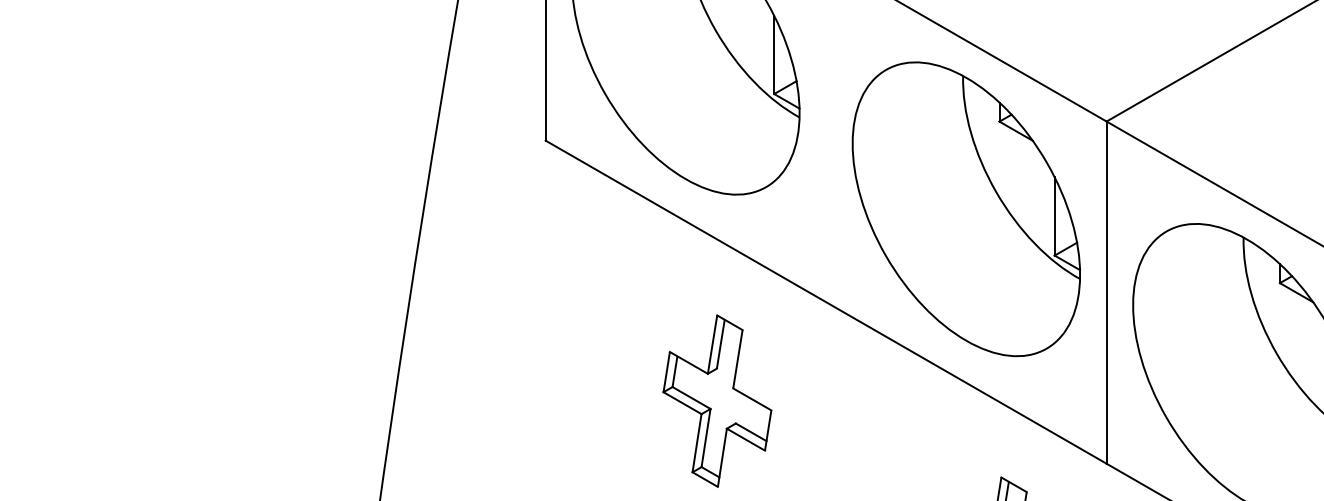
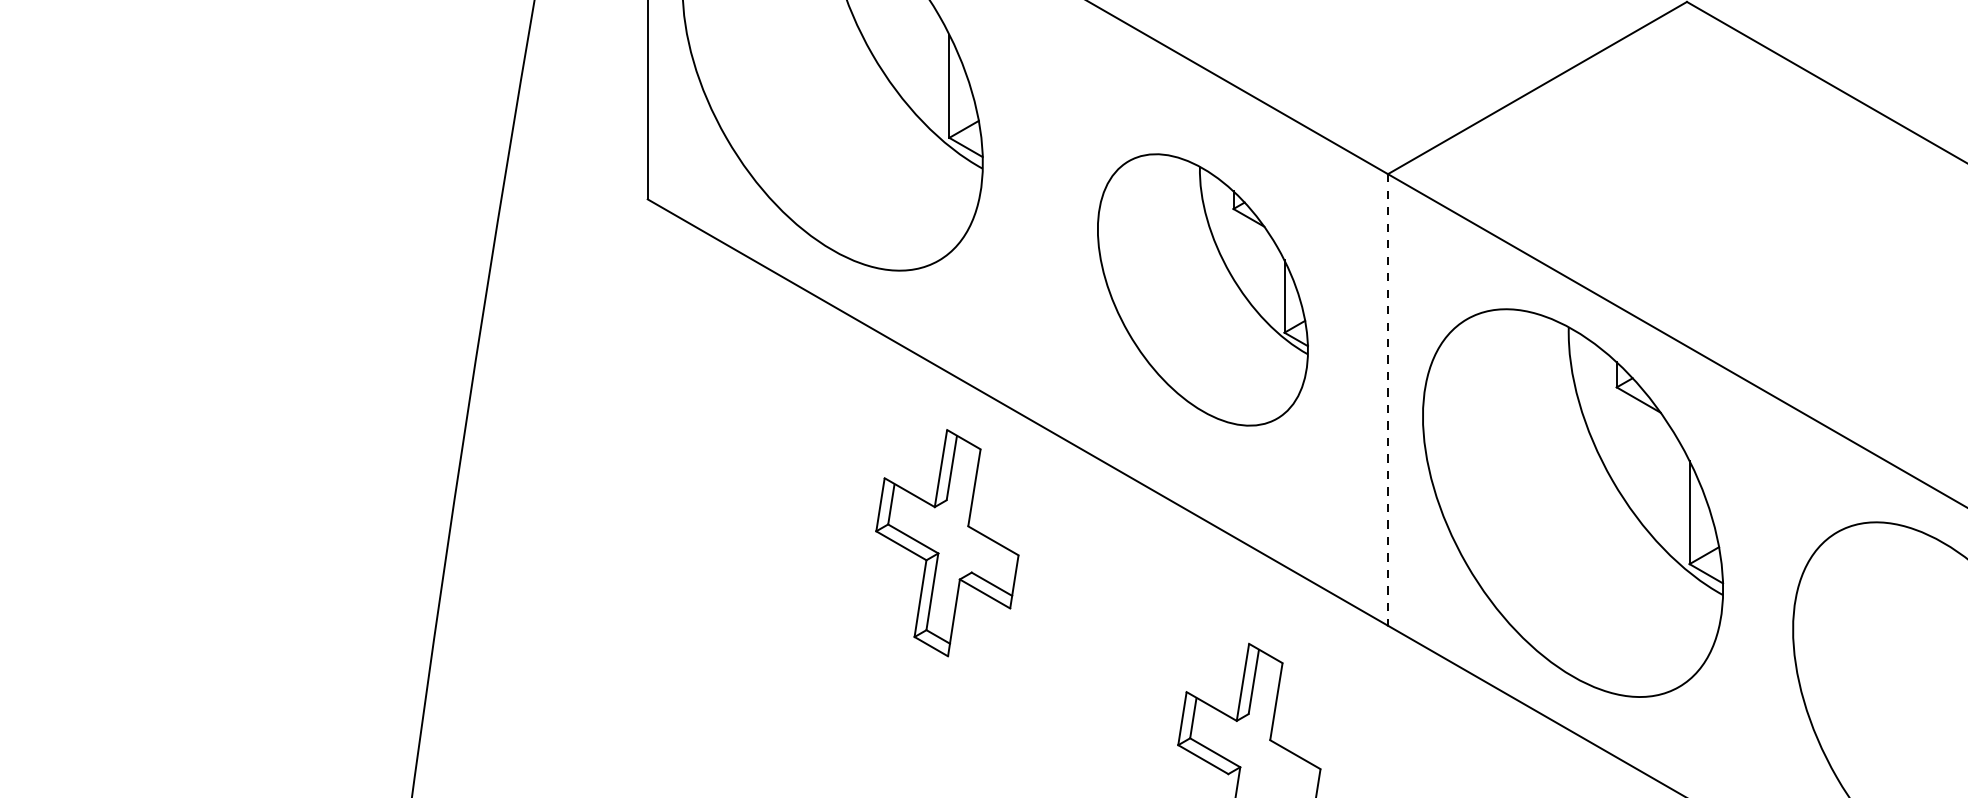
part: (966, 208) -> (1202, 289), size x0.7
line: (1106, 292) -> (1387, 399), solid -> dashed
part: (717, 401) -> (947, 543), moved

